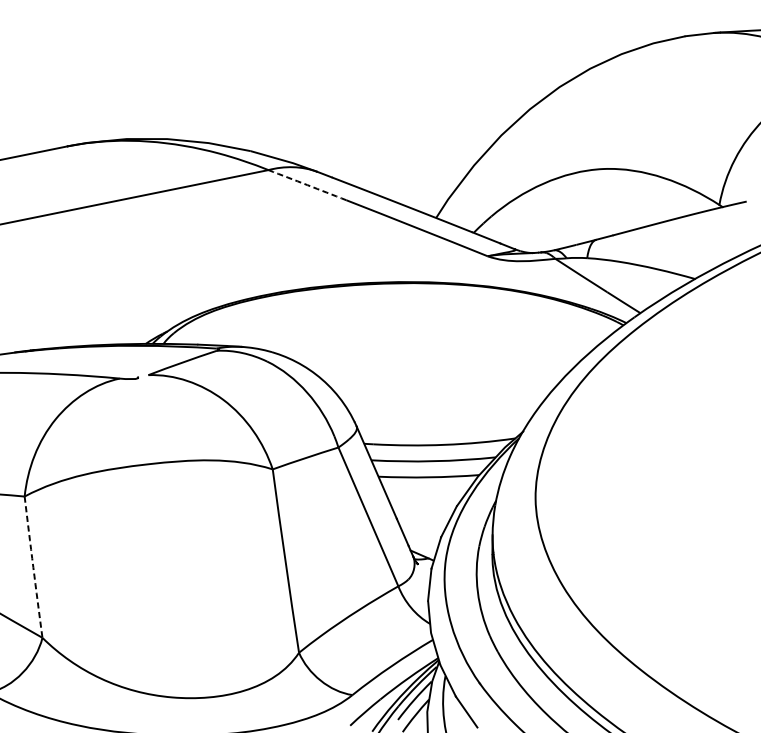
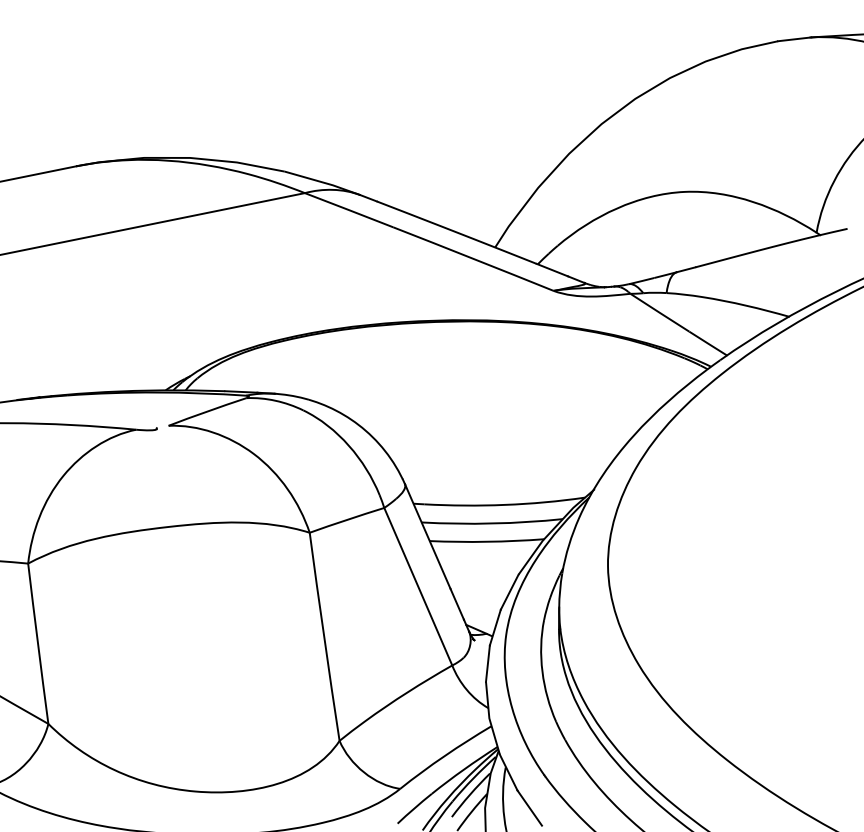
arc: (307, 185) -> (349, 210), dashed -> solid
arc: (33, 566) -> (38, 643), dashed -> solid

